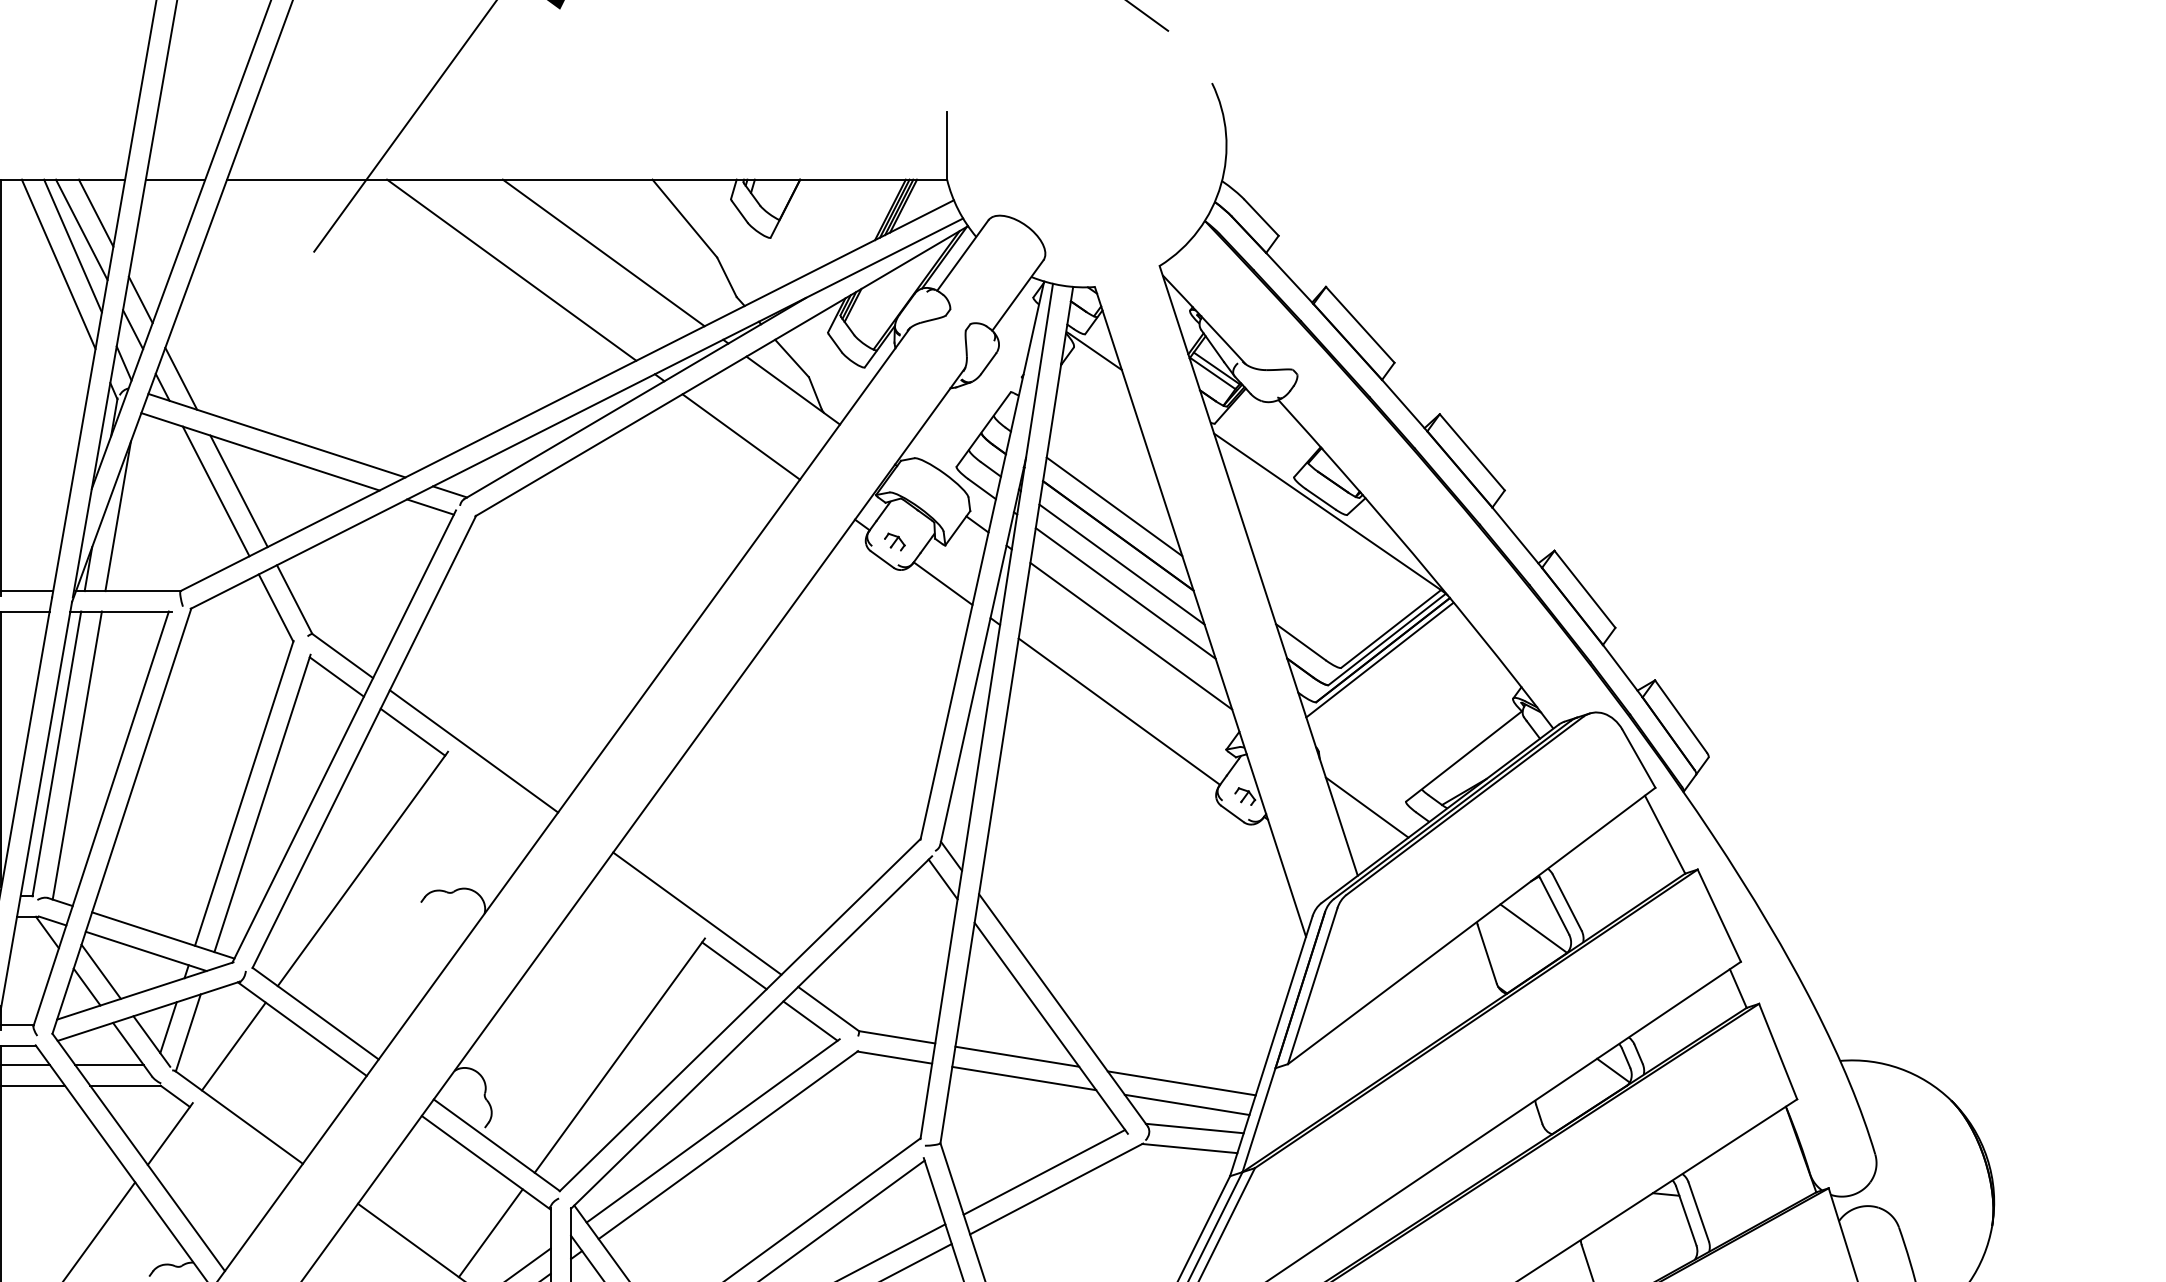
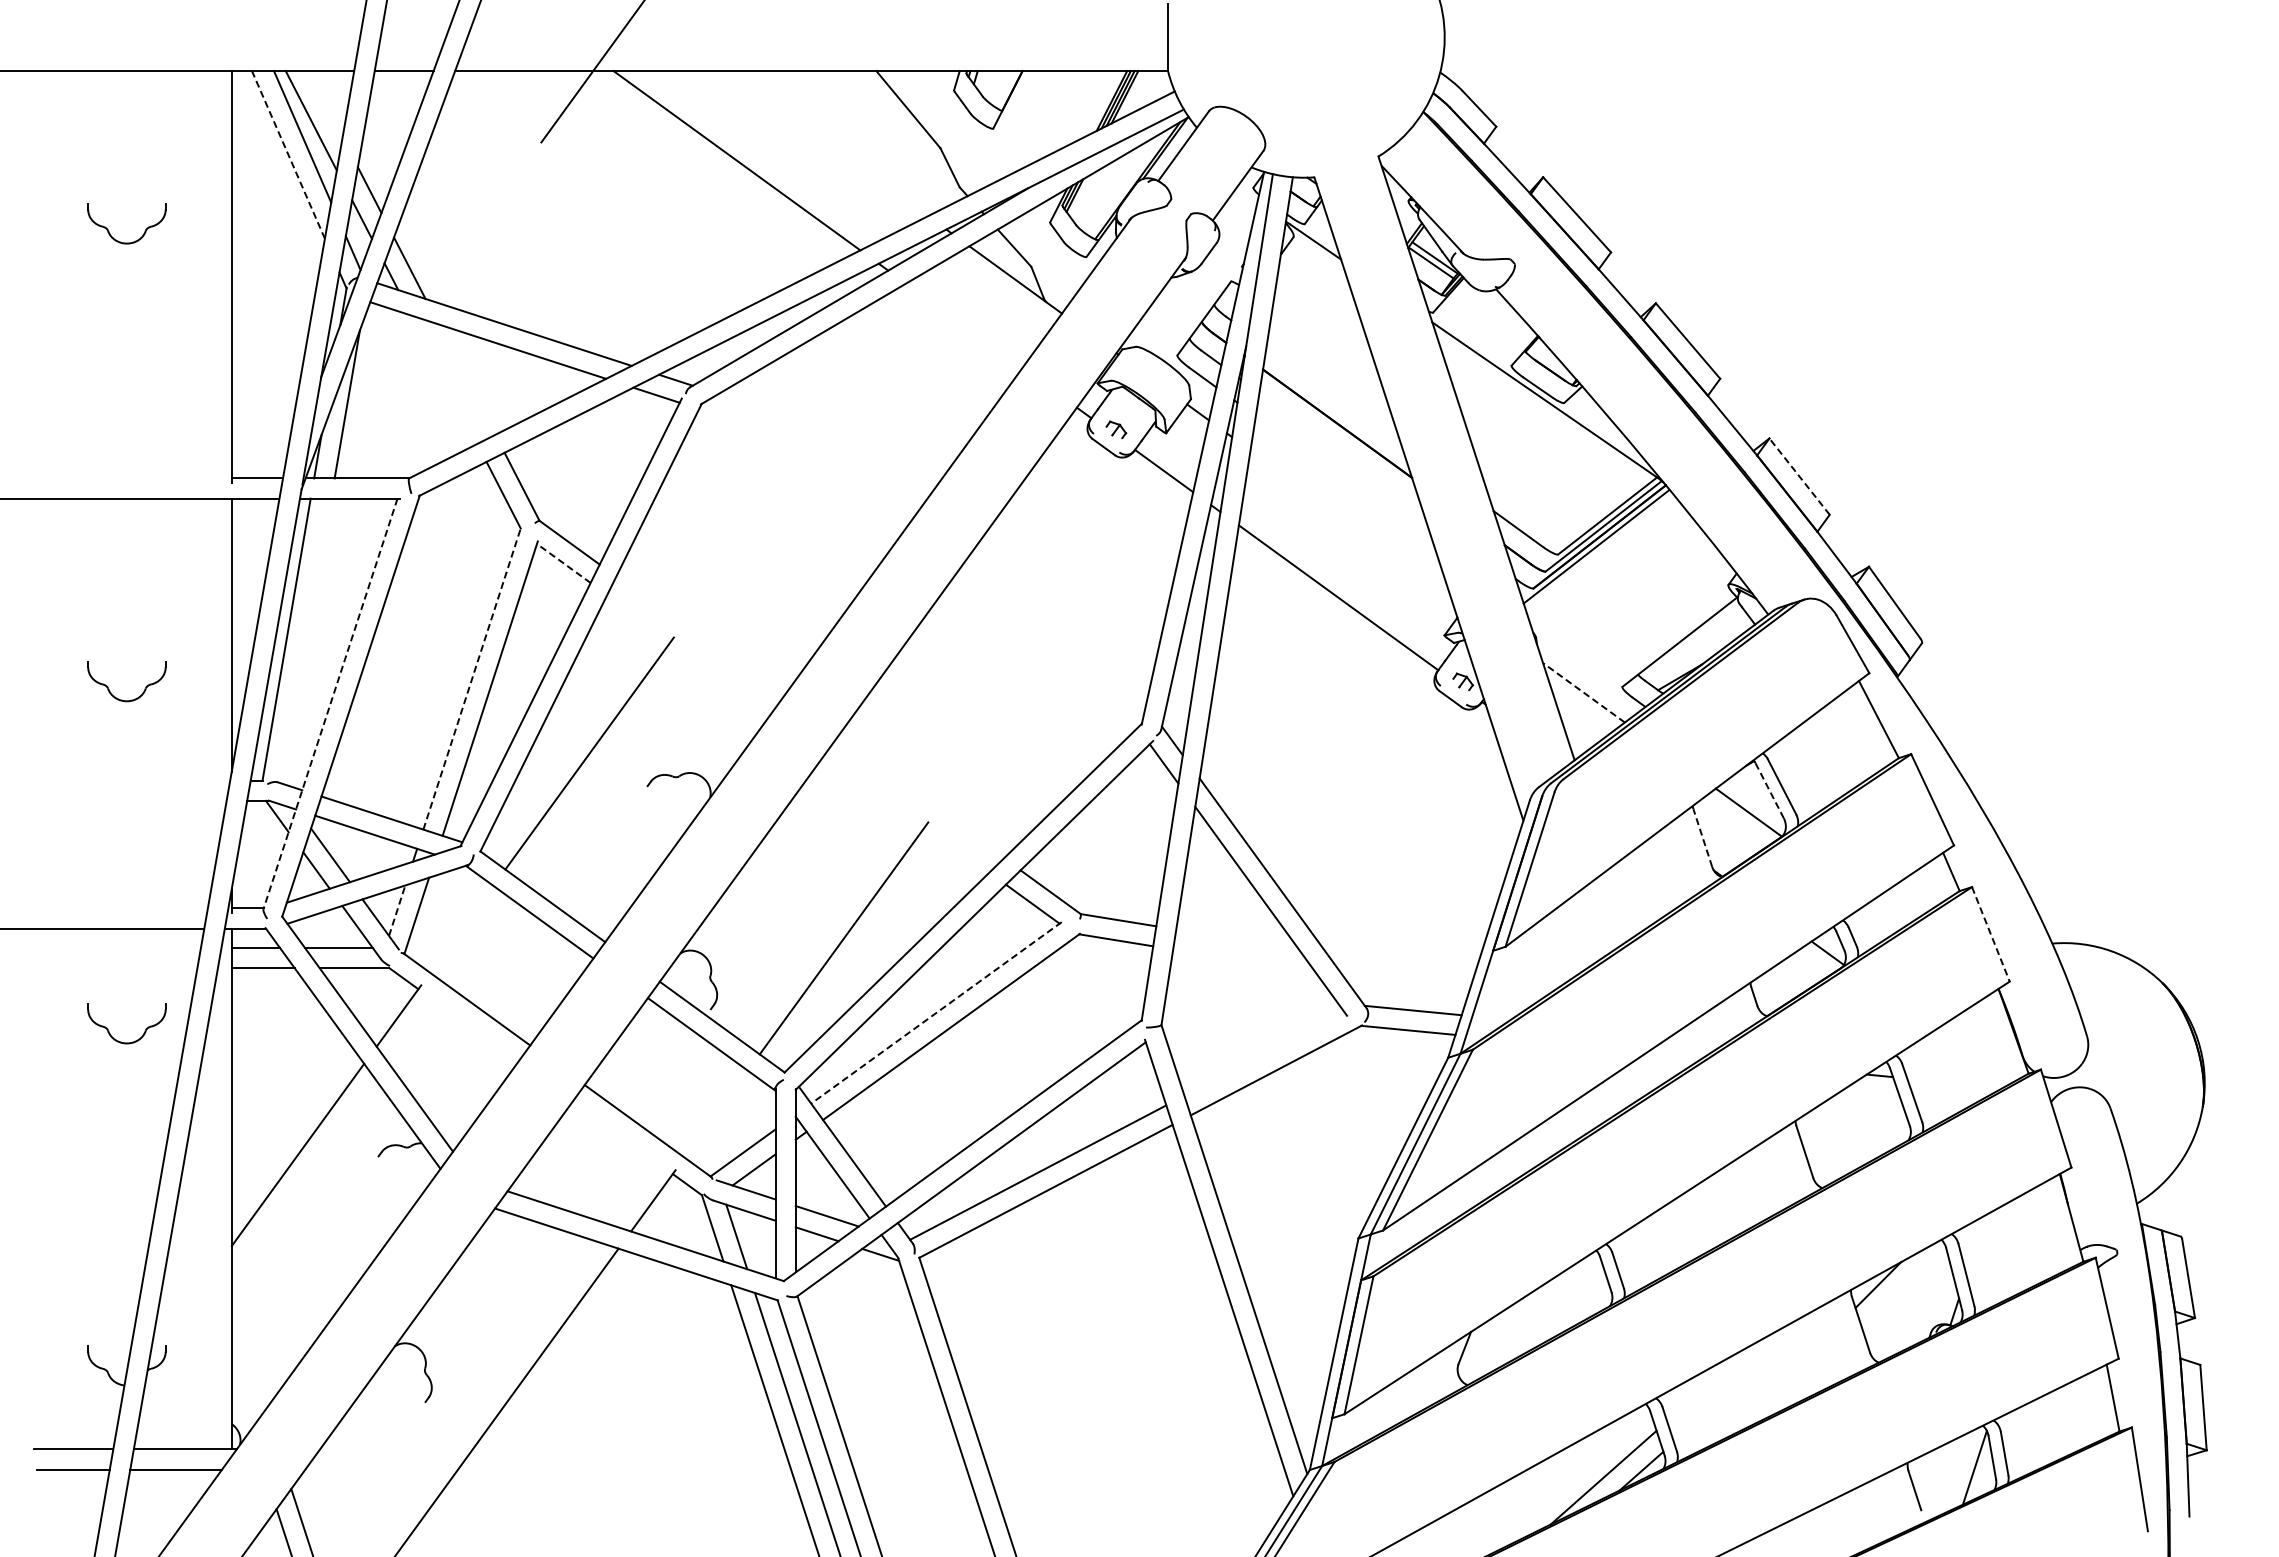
line: (96, 213) -> (325, 104), removed
line: (604, 252) -> (828, 143), removed
line: (58, 263) -> (288, 154), solid -> dashed
line: (741, 436) -> (964, 325), removed
line: (216, 491) -> (444, 379), removed
line: (238, 491) -> (466, 379), removed
line: (1114, 506) -> (1333, 394), removed
line: (1121, 563) -> (1340, 451), removed
line: (1584, 589) -> (1799, 476), solid -> dashed
line: (1125, 593) -> (1344, 480), removed
line: (1131, 635) -> (1350, 522), removed
line: (336, 677) -> (563, 563), solid -> dashed
line: (413, 732) -> (639, 618), removed
line: (473, 750) -> (699, 636), removed
line: (76, 754) -> (306, 640), removed
line: (244, 793) -> (472, 678), solid -> dashed
line: (1366, 807) -> (1583, 692), solid -> dashed
line: (101, 818) -> (330, 703), solid -> dashed
line: (1554, 906) -> (1769, 790), solid -> dashed
line: (697, 913) -> (920, 797), removed
line: (1486, 953) -> (1702, 837), solid -> dashed
line: (734, 965) -> (957, 849), removed
line: (168, 1027) -> (397, 910), solid -> dashed
line: (233, 1045) -> (461, 928), removed
line: (1777, 1051) -> (1990, 934), solid -> dashed
line: (1017, 1056) -> (1237, 939), removed
line: (1024, 1077) -> (1244, 960), removed
line: (1181, 1083) -> (1400, 965), removed
line: (1186, 1105) -> (1405, 987), removed
line: (713, 1130) -> (936, 1012), solid -> dashed
line: (1044, 1171) -> (1264, 1053), removed
line: (490, 1232) -> (715, 1113), removed

